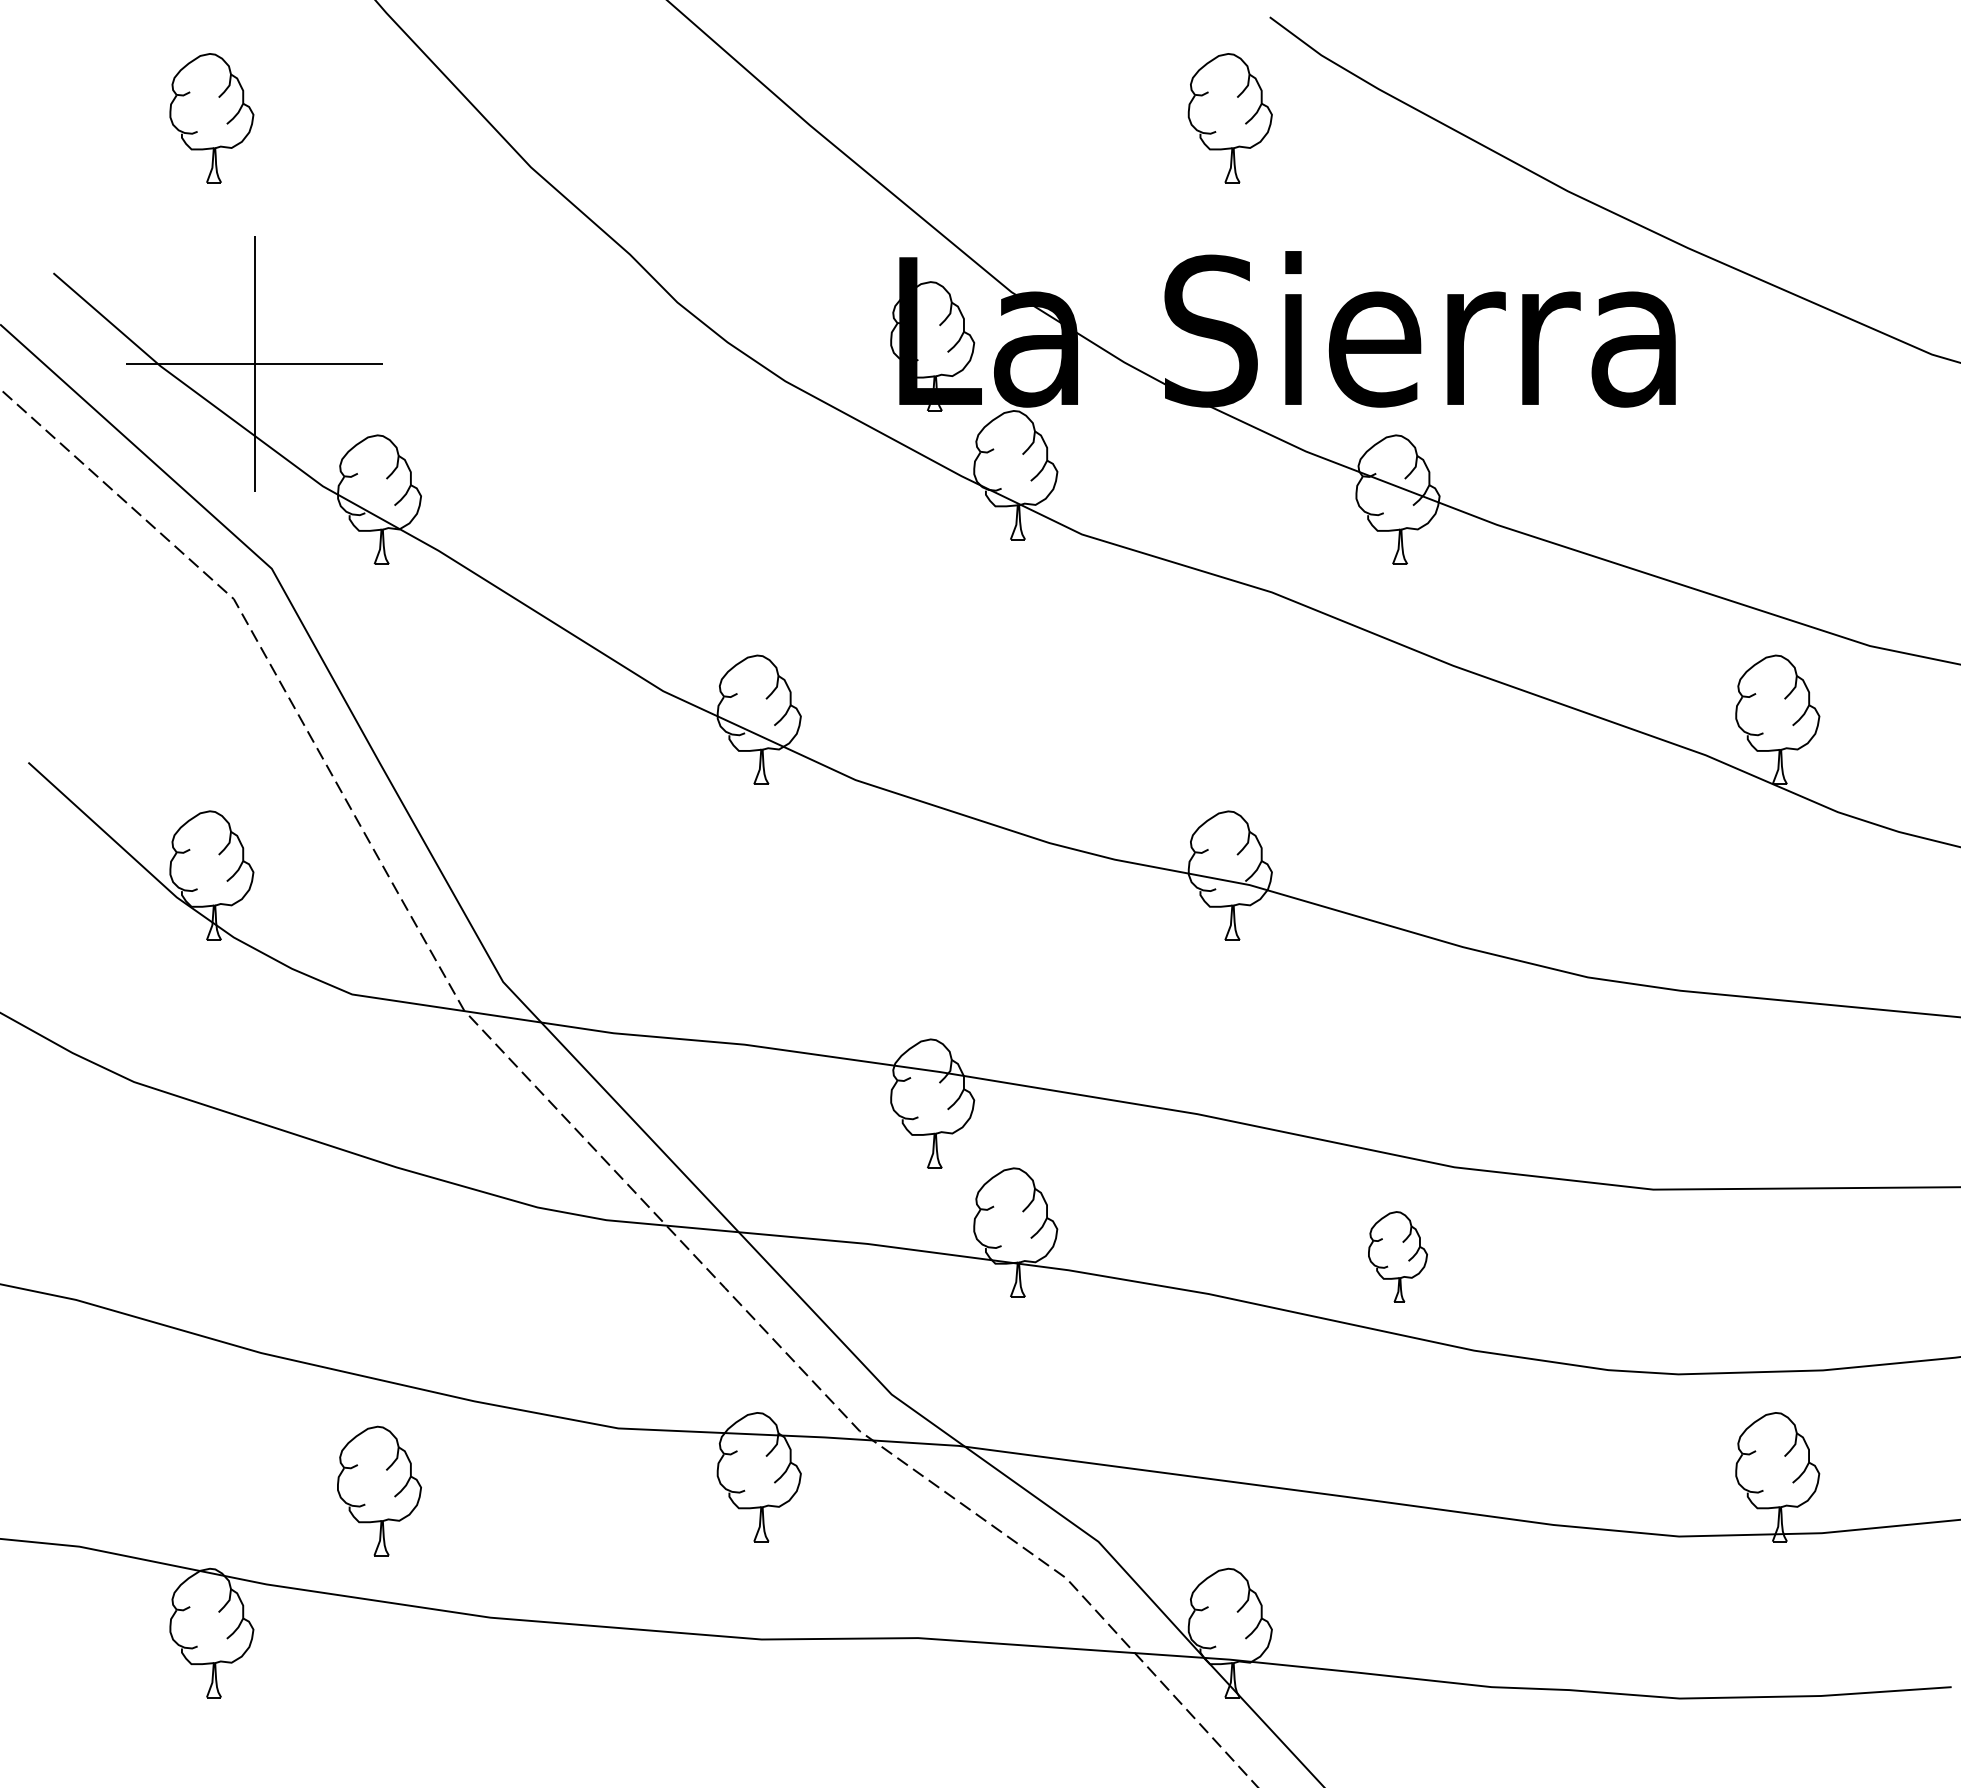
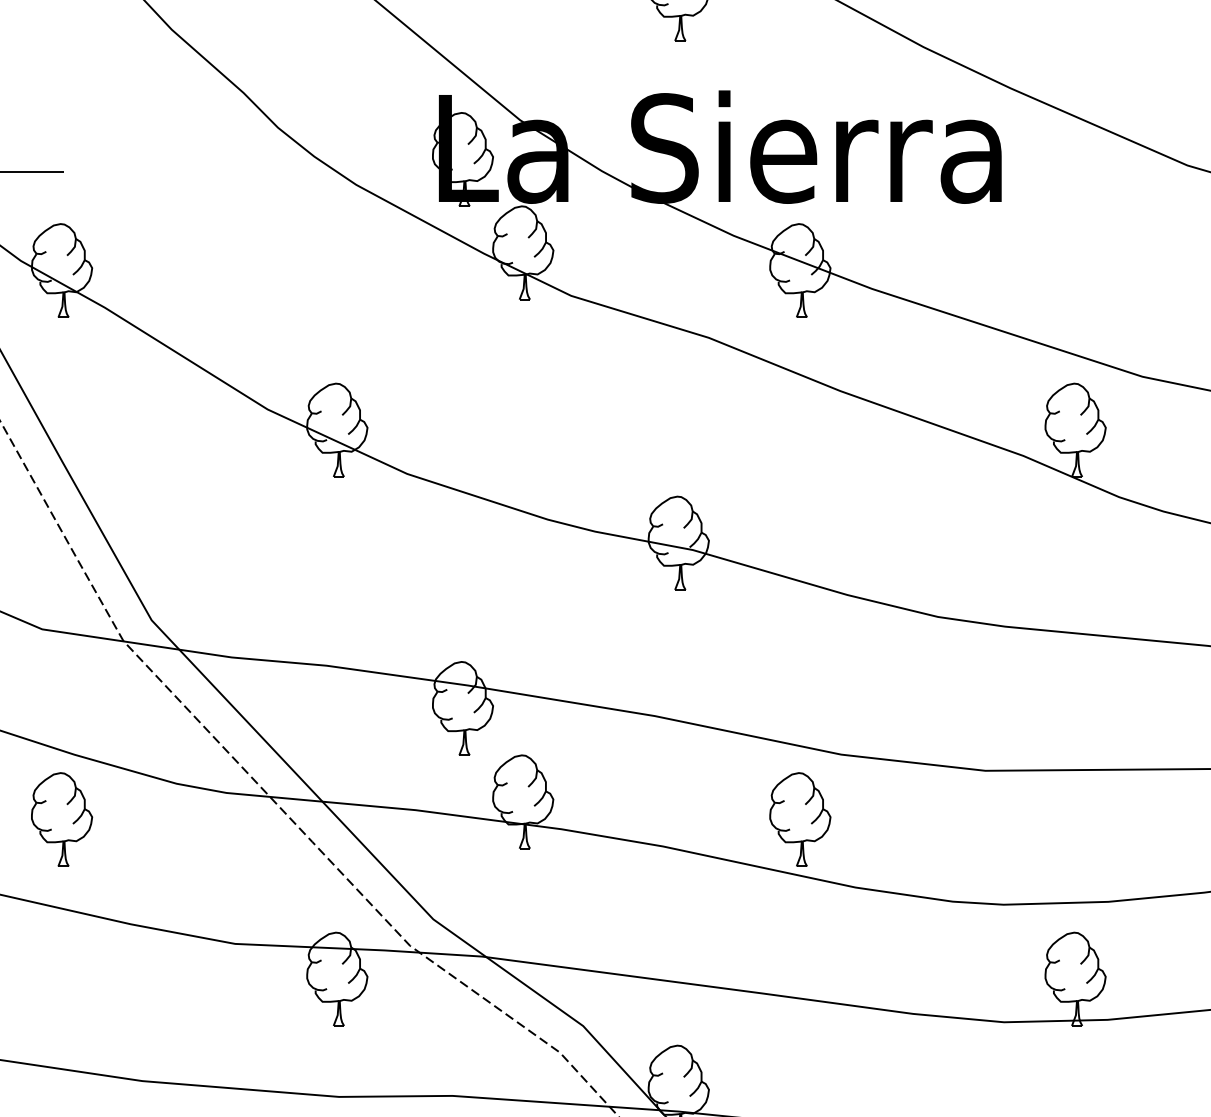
part: (1397, 1256) -> (799, 819), size x1.43
part: (379, 1490) -> (62, 819), moved

